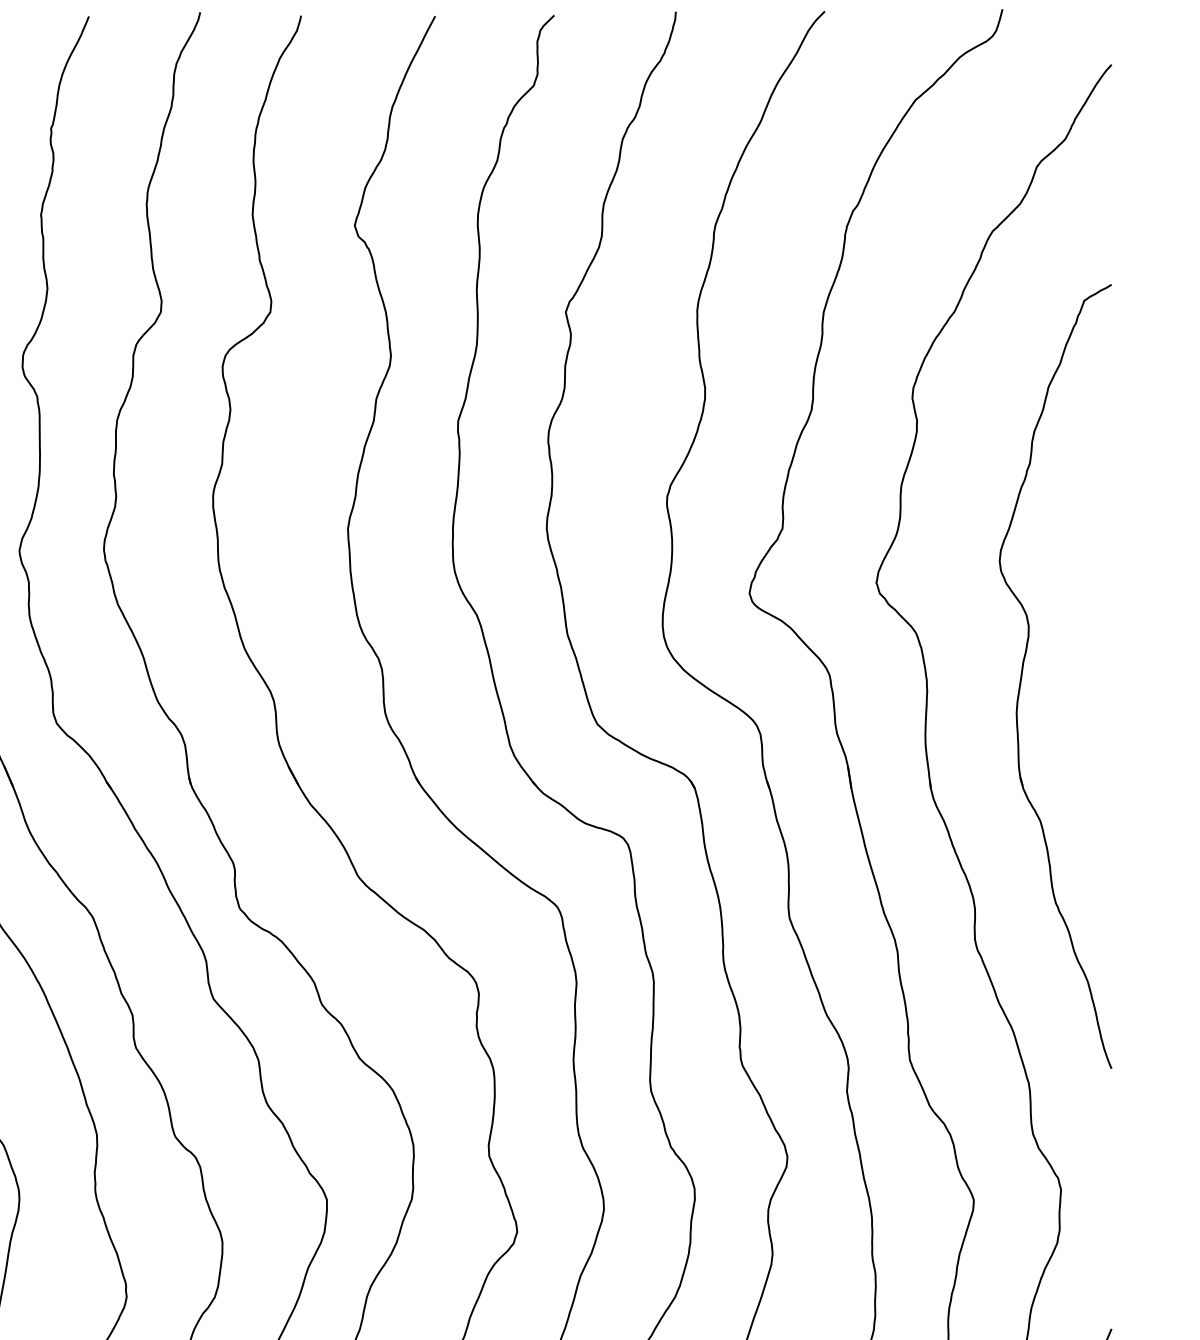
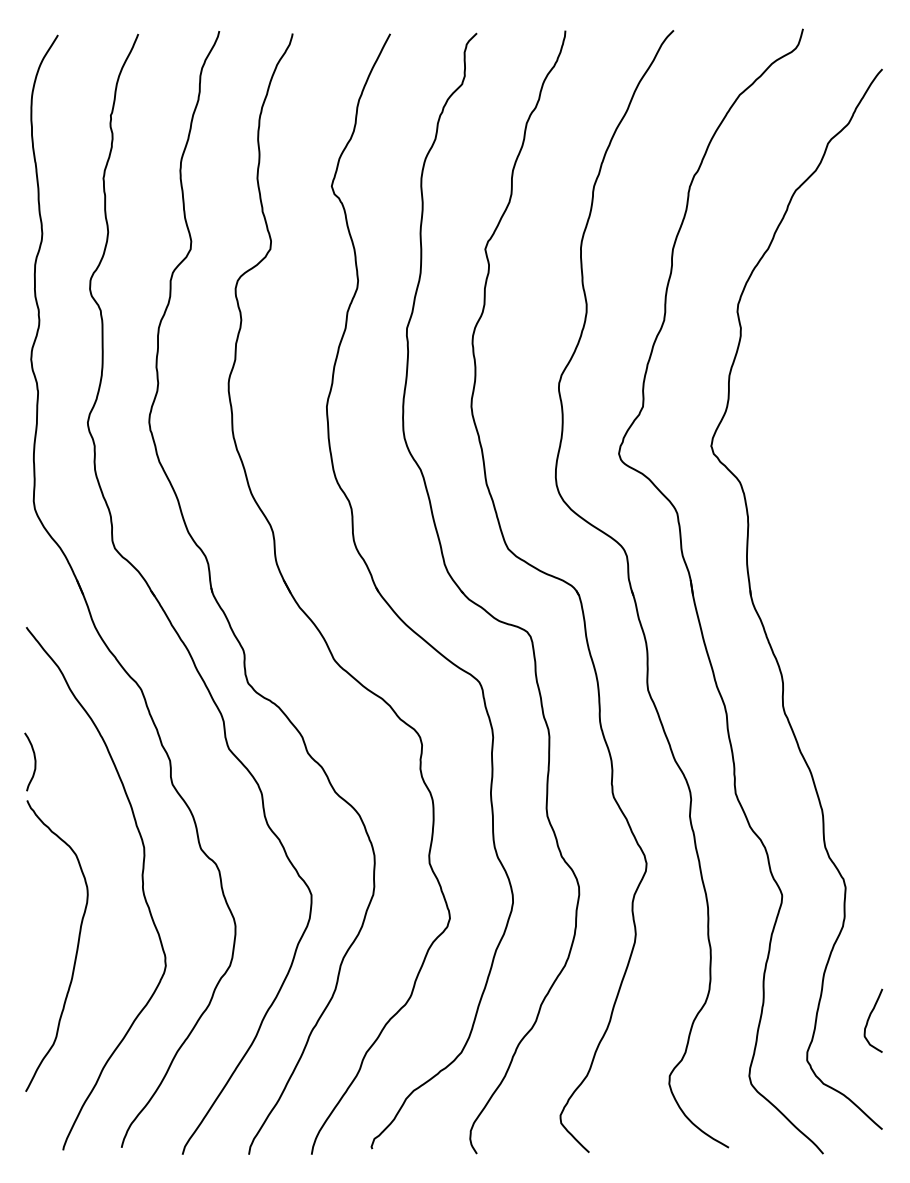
part: (1023, 672) -> (818, 511), removed

